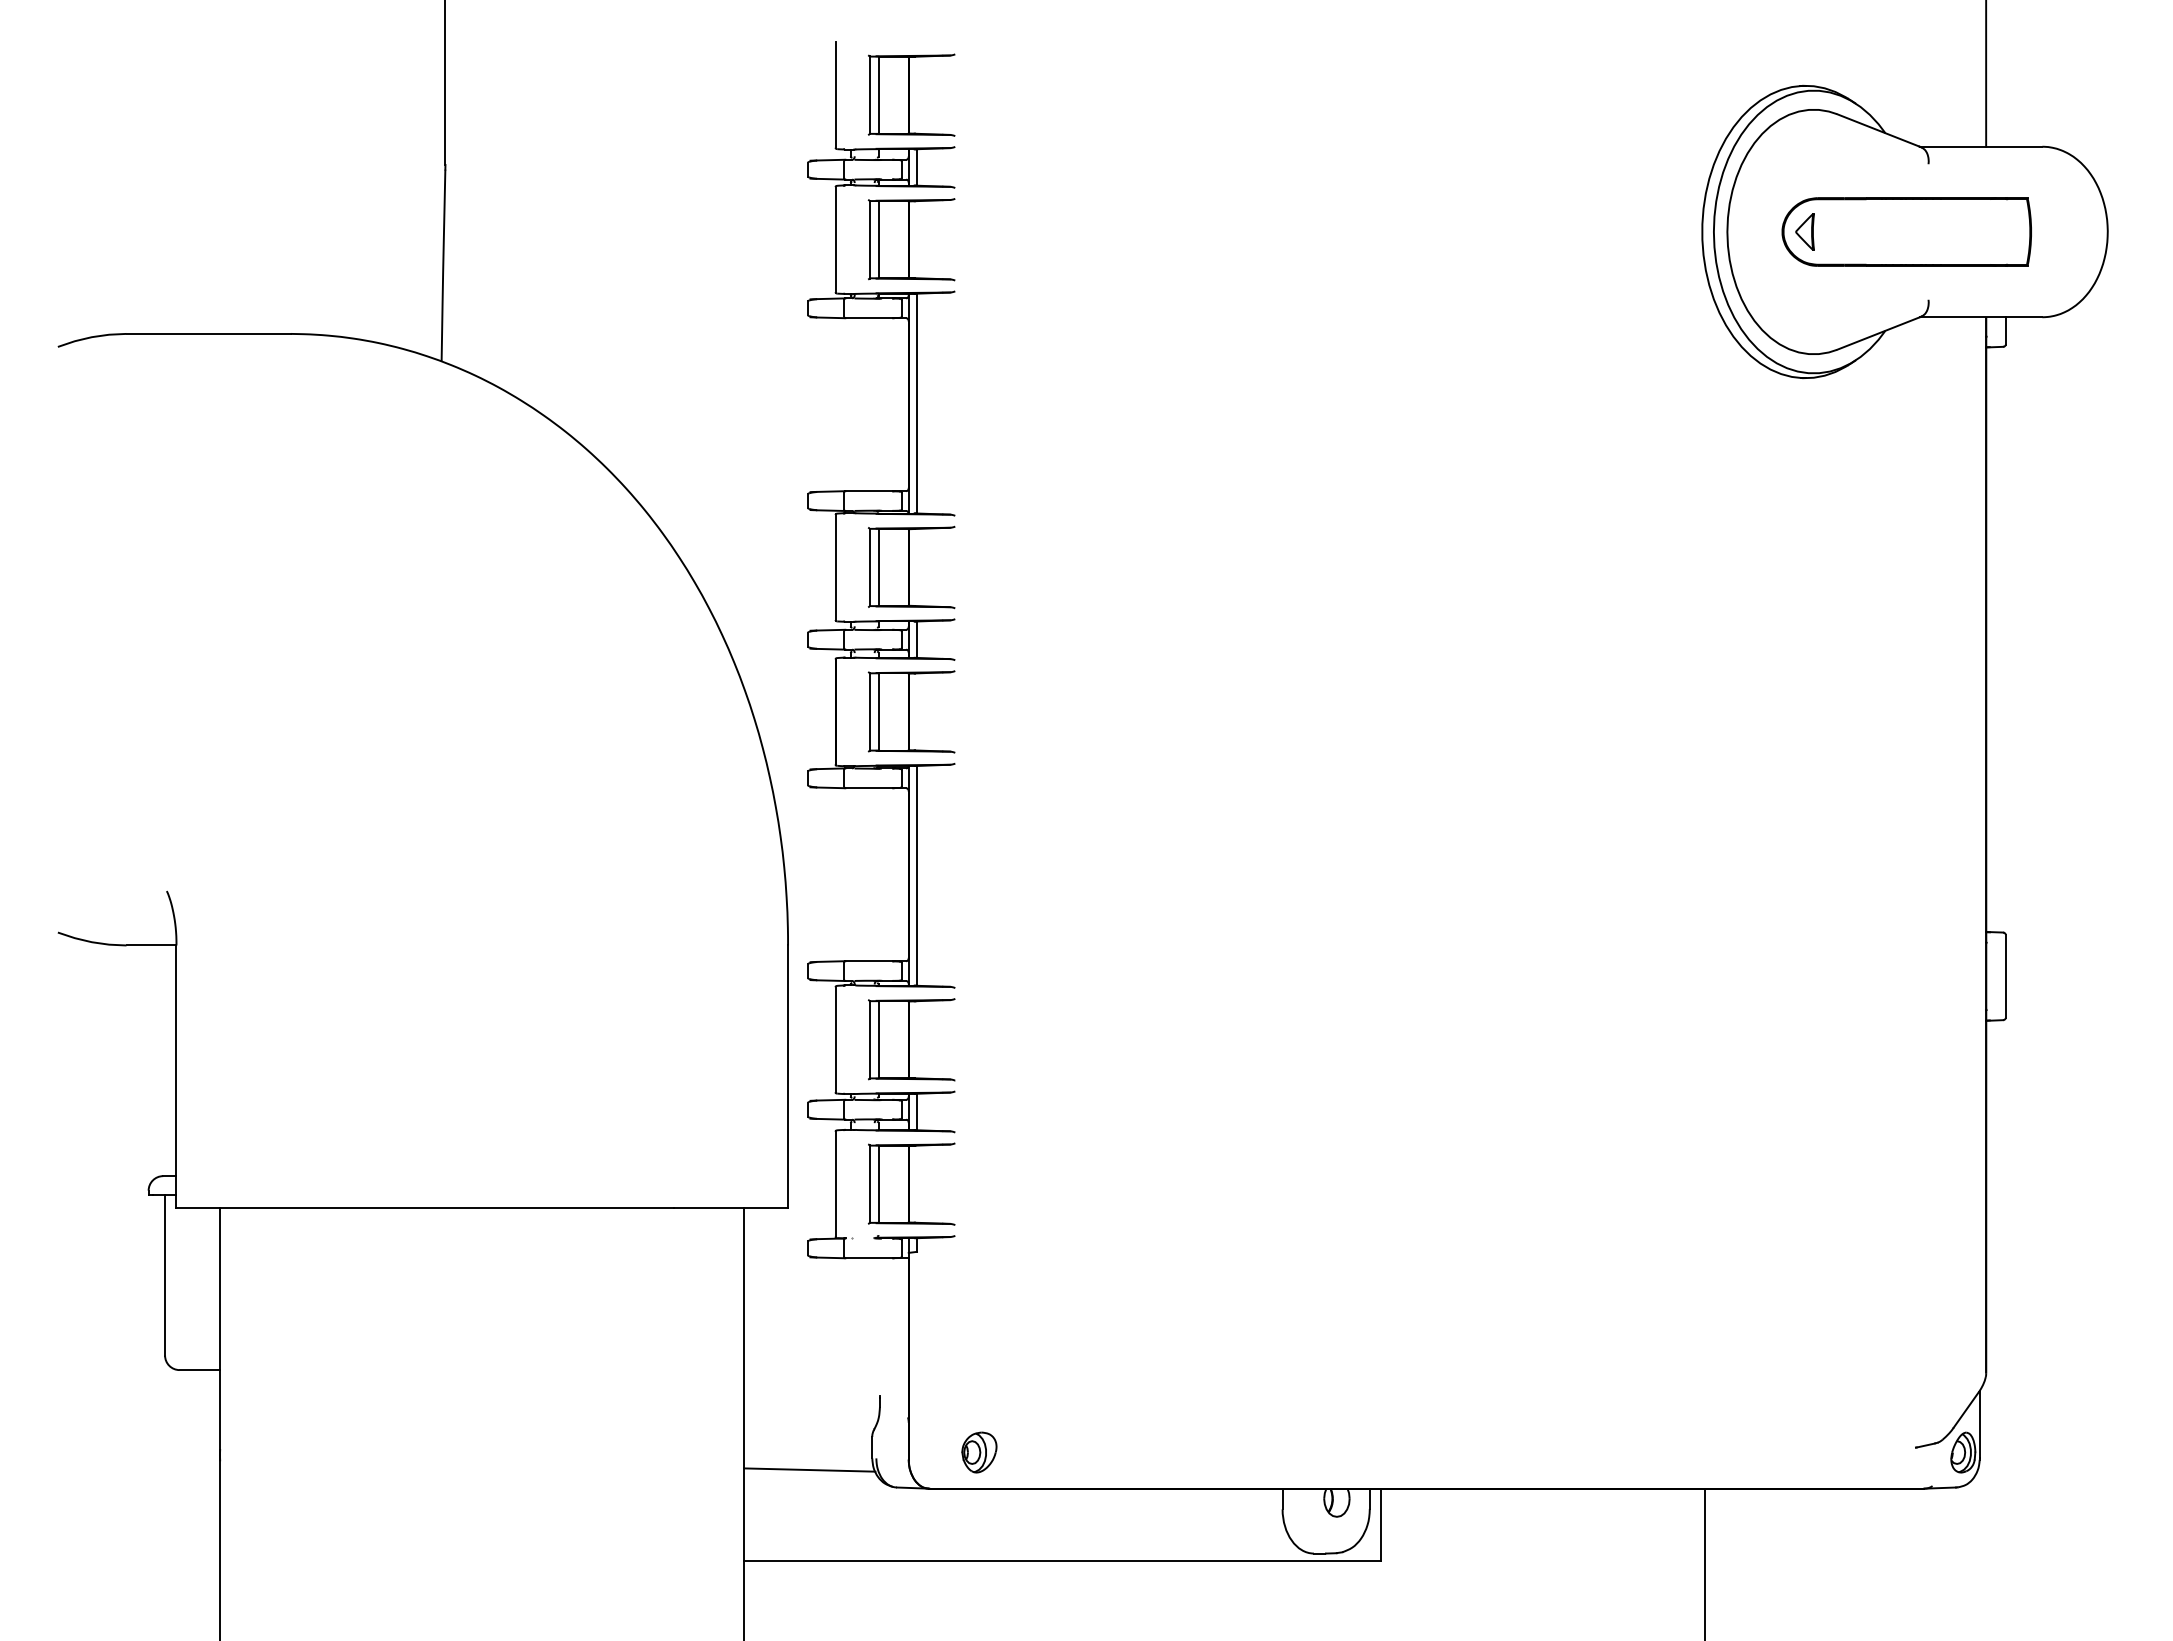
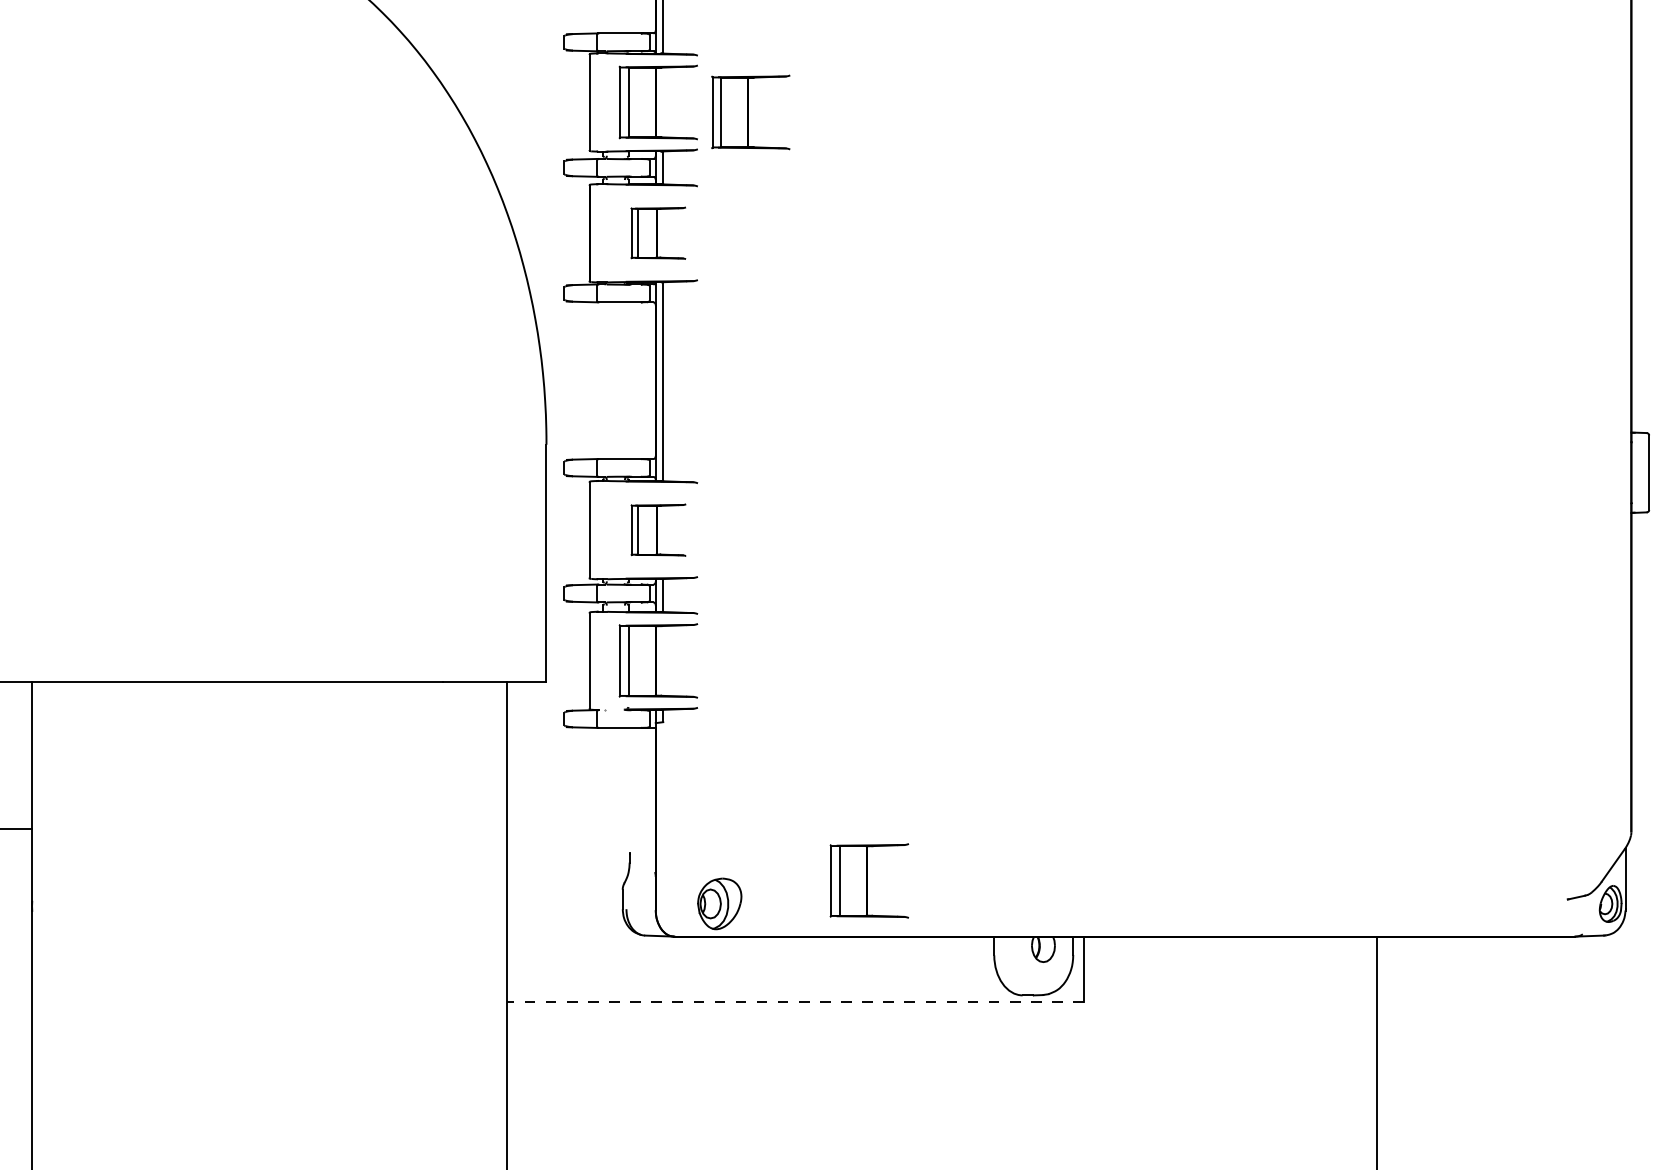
part: (1013, 578) -> (750, 112), added
part: (911, 711) -> (658, 232), size x0.7
part: (911, 1039) -> (658, 529), size x0.7
part: (1144, 1426) -> (869, 880), added
part: (979, 1452) -> (719, 903), size x1.4
line: (809, 1469) -> (565, 919), removed
line: (1062, 1560) -> (794, 1001), solid -> dashed

